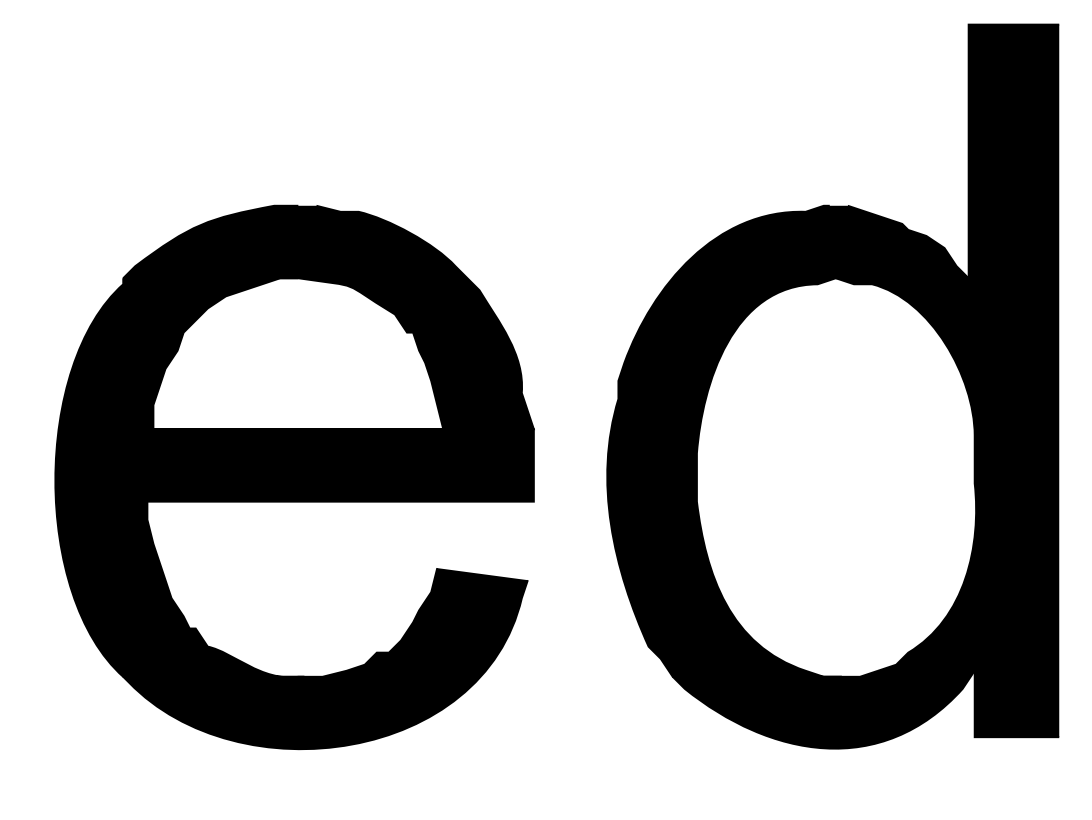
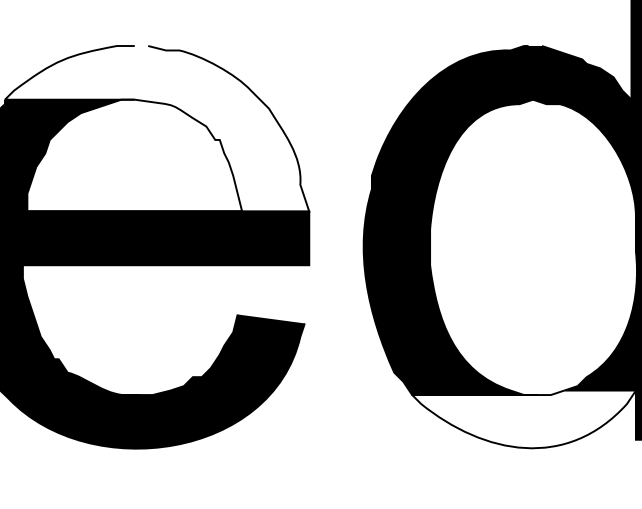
fill: (328, 317) -> (157, 128), removed
fill: (823, 709) -> (523, 419), removed

